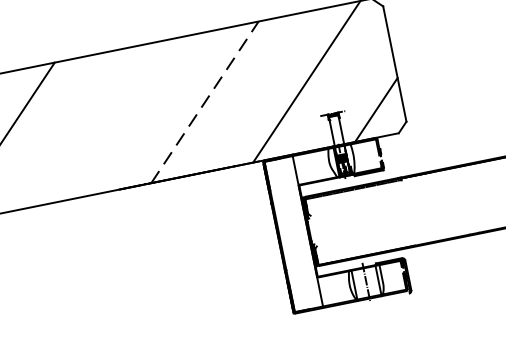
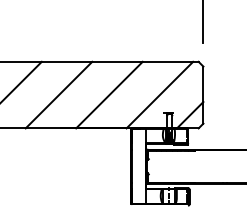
line: (204, 101) -> (109, 94), dashed -> solid
line: (101, 121) -> (58, 94), added

